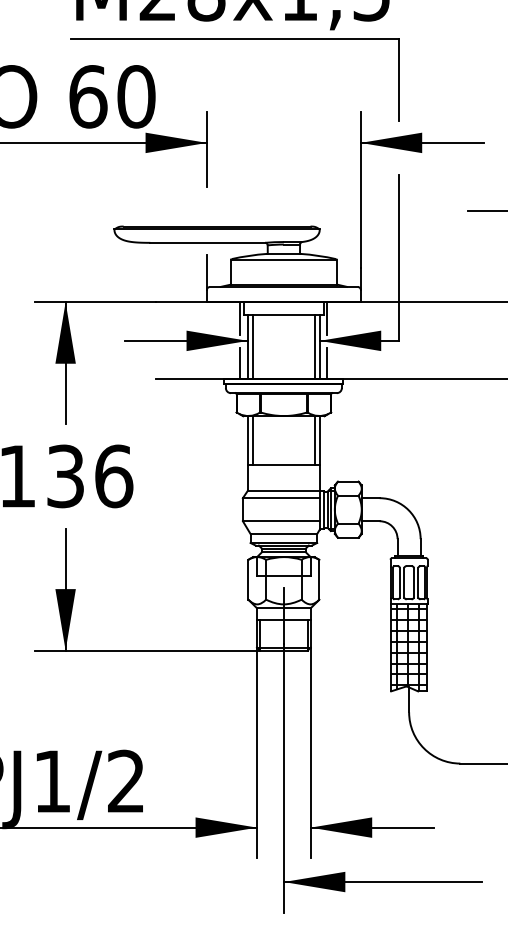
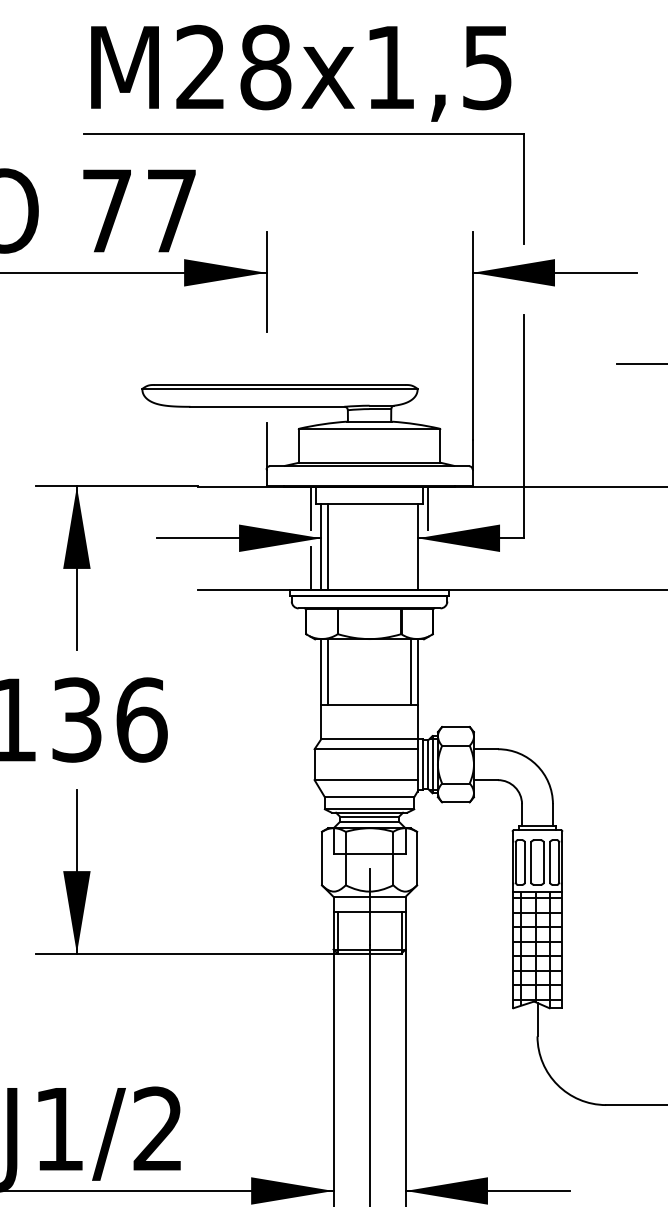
text: (112, 96) -> (139, 210), 60 -> 77
line: (315, 347) -> (411, 547), removed
line: (327, 363) -> (428, 568), removed

